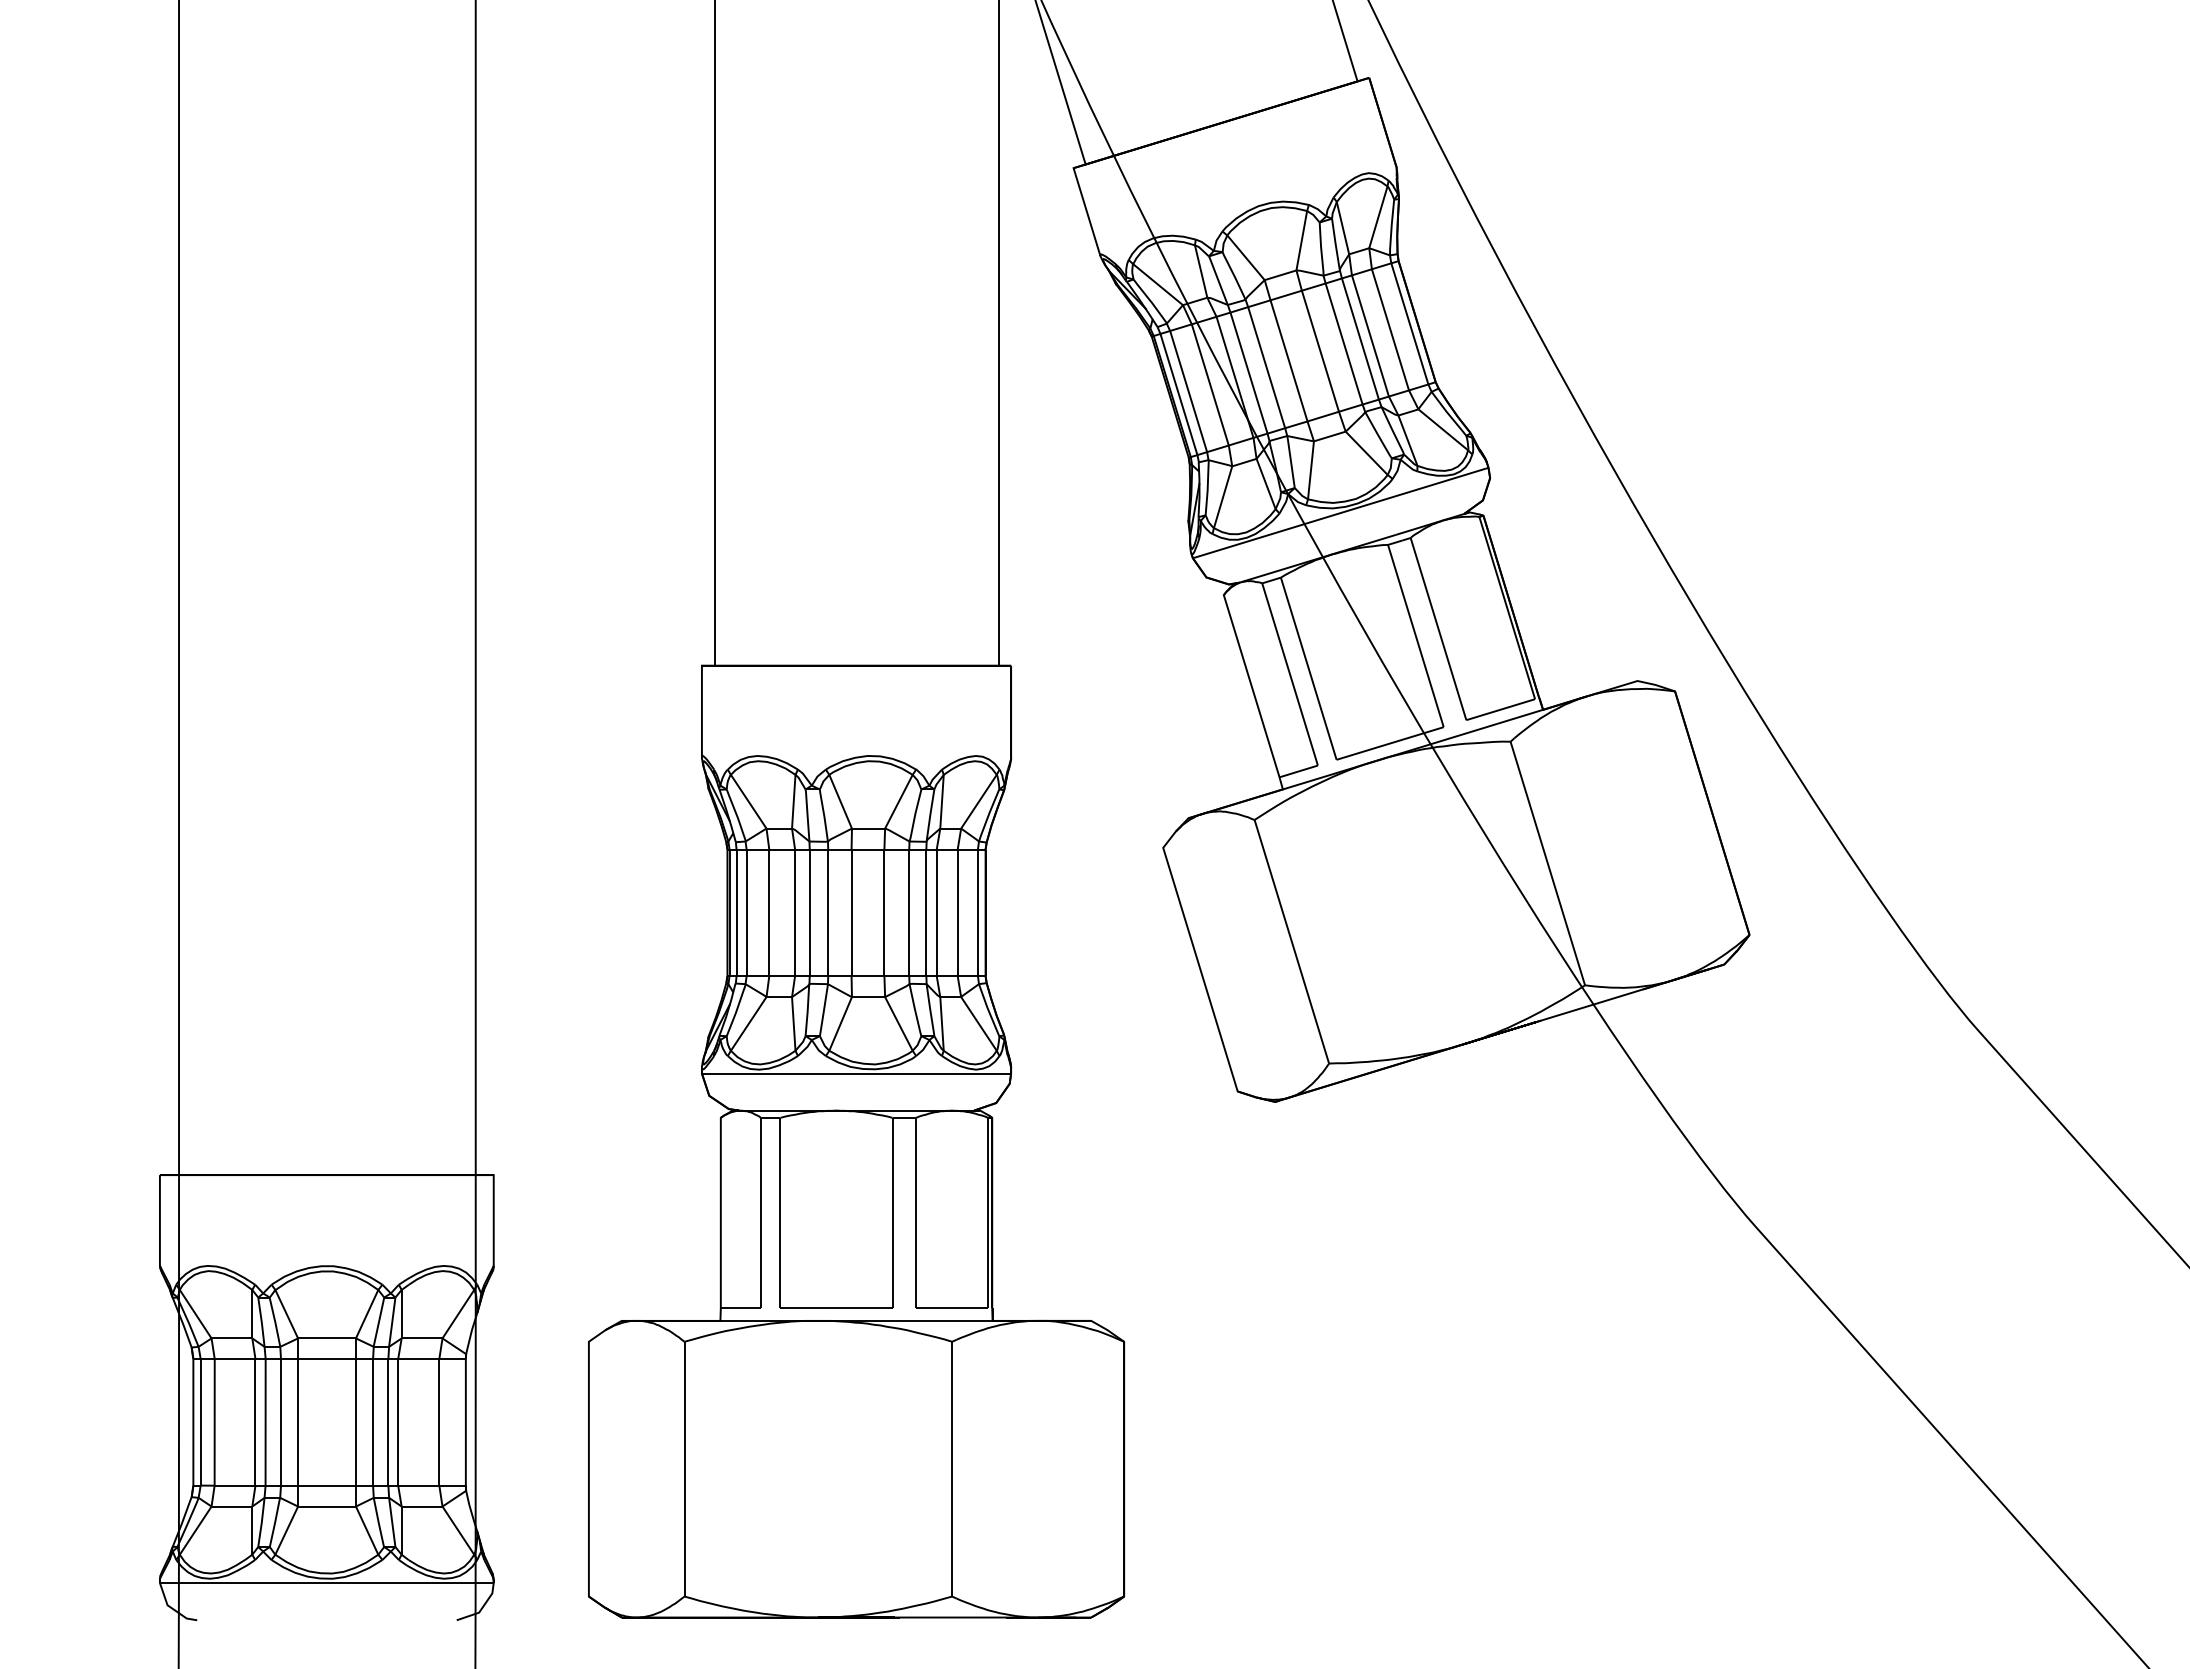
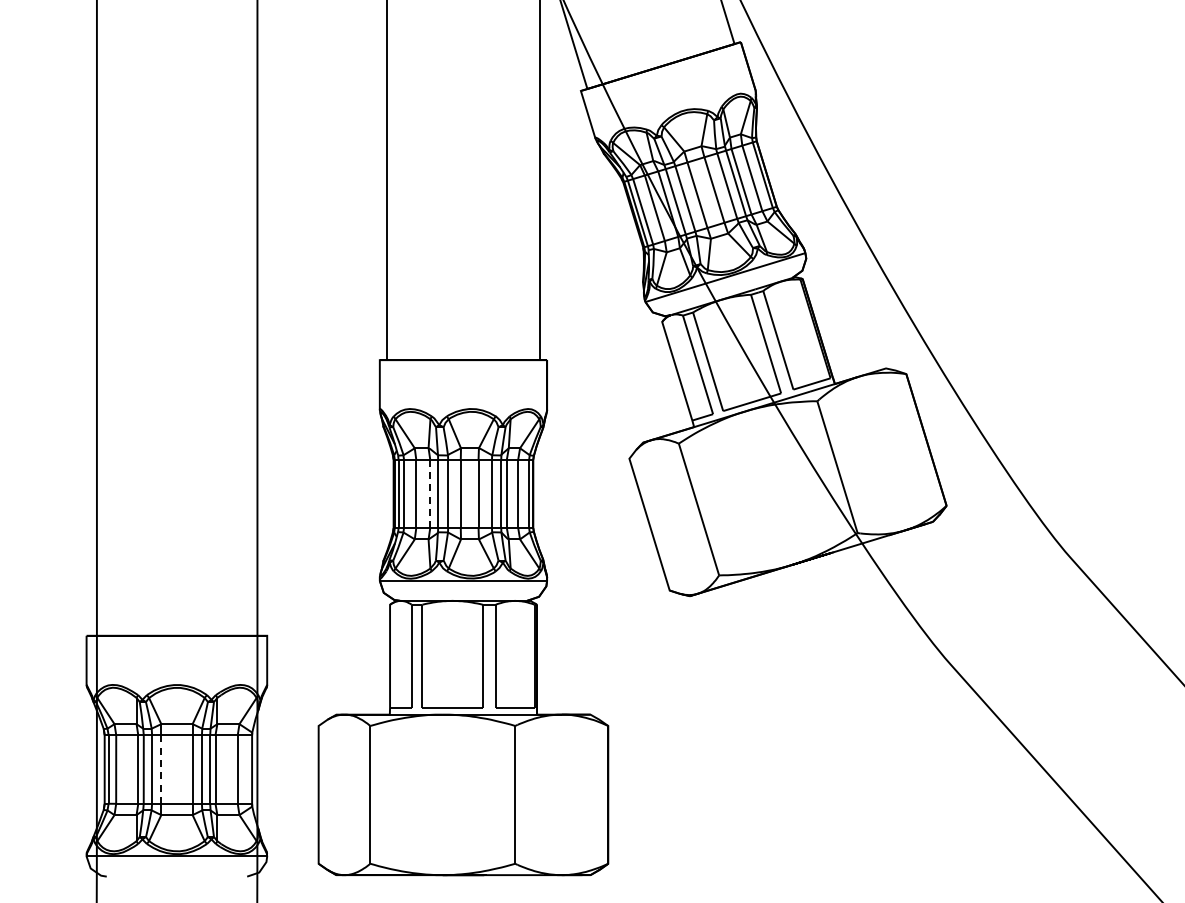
line: (795, 913) -> (430, 494), solid -> dashed
line: (298, 1424) -> (161, 770), solid -> dashed

